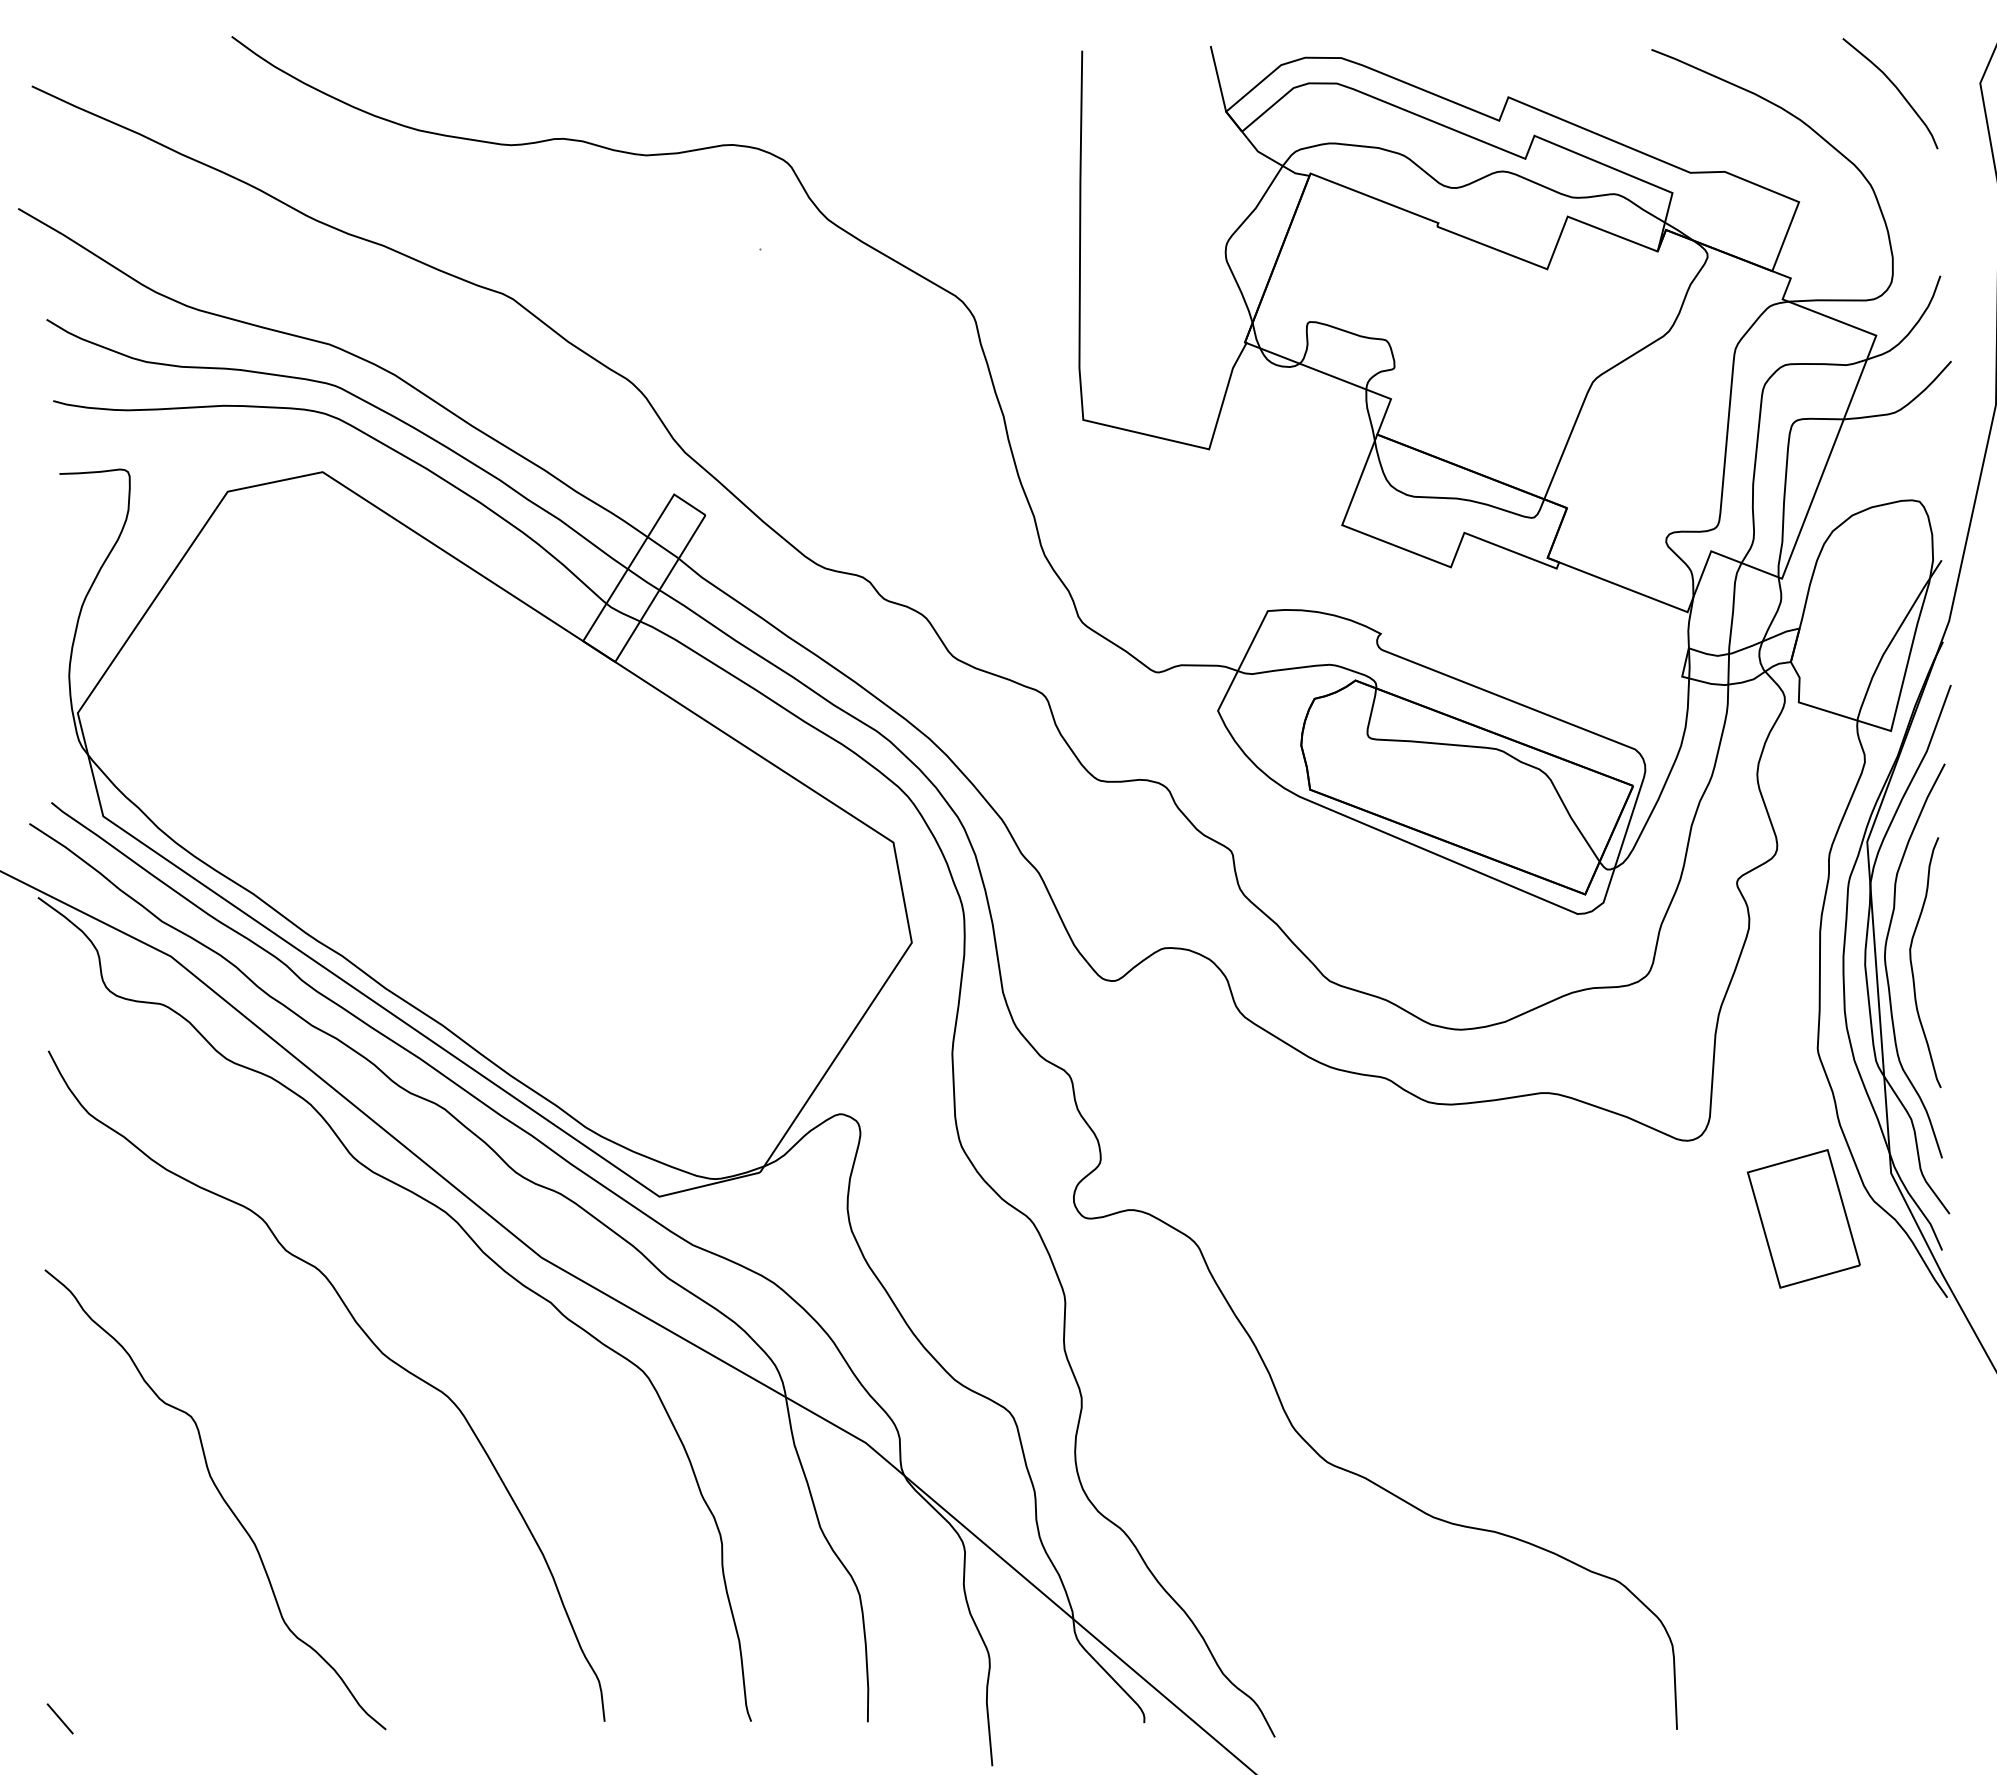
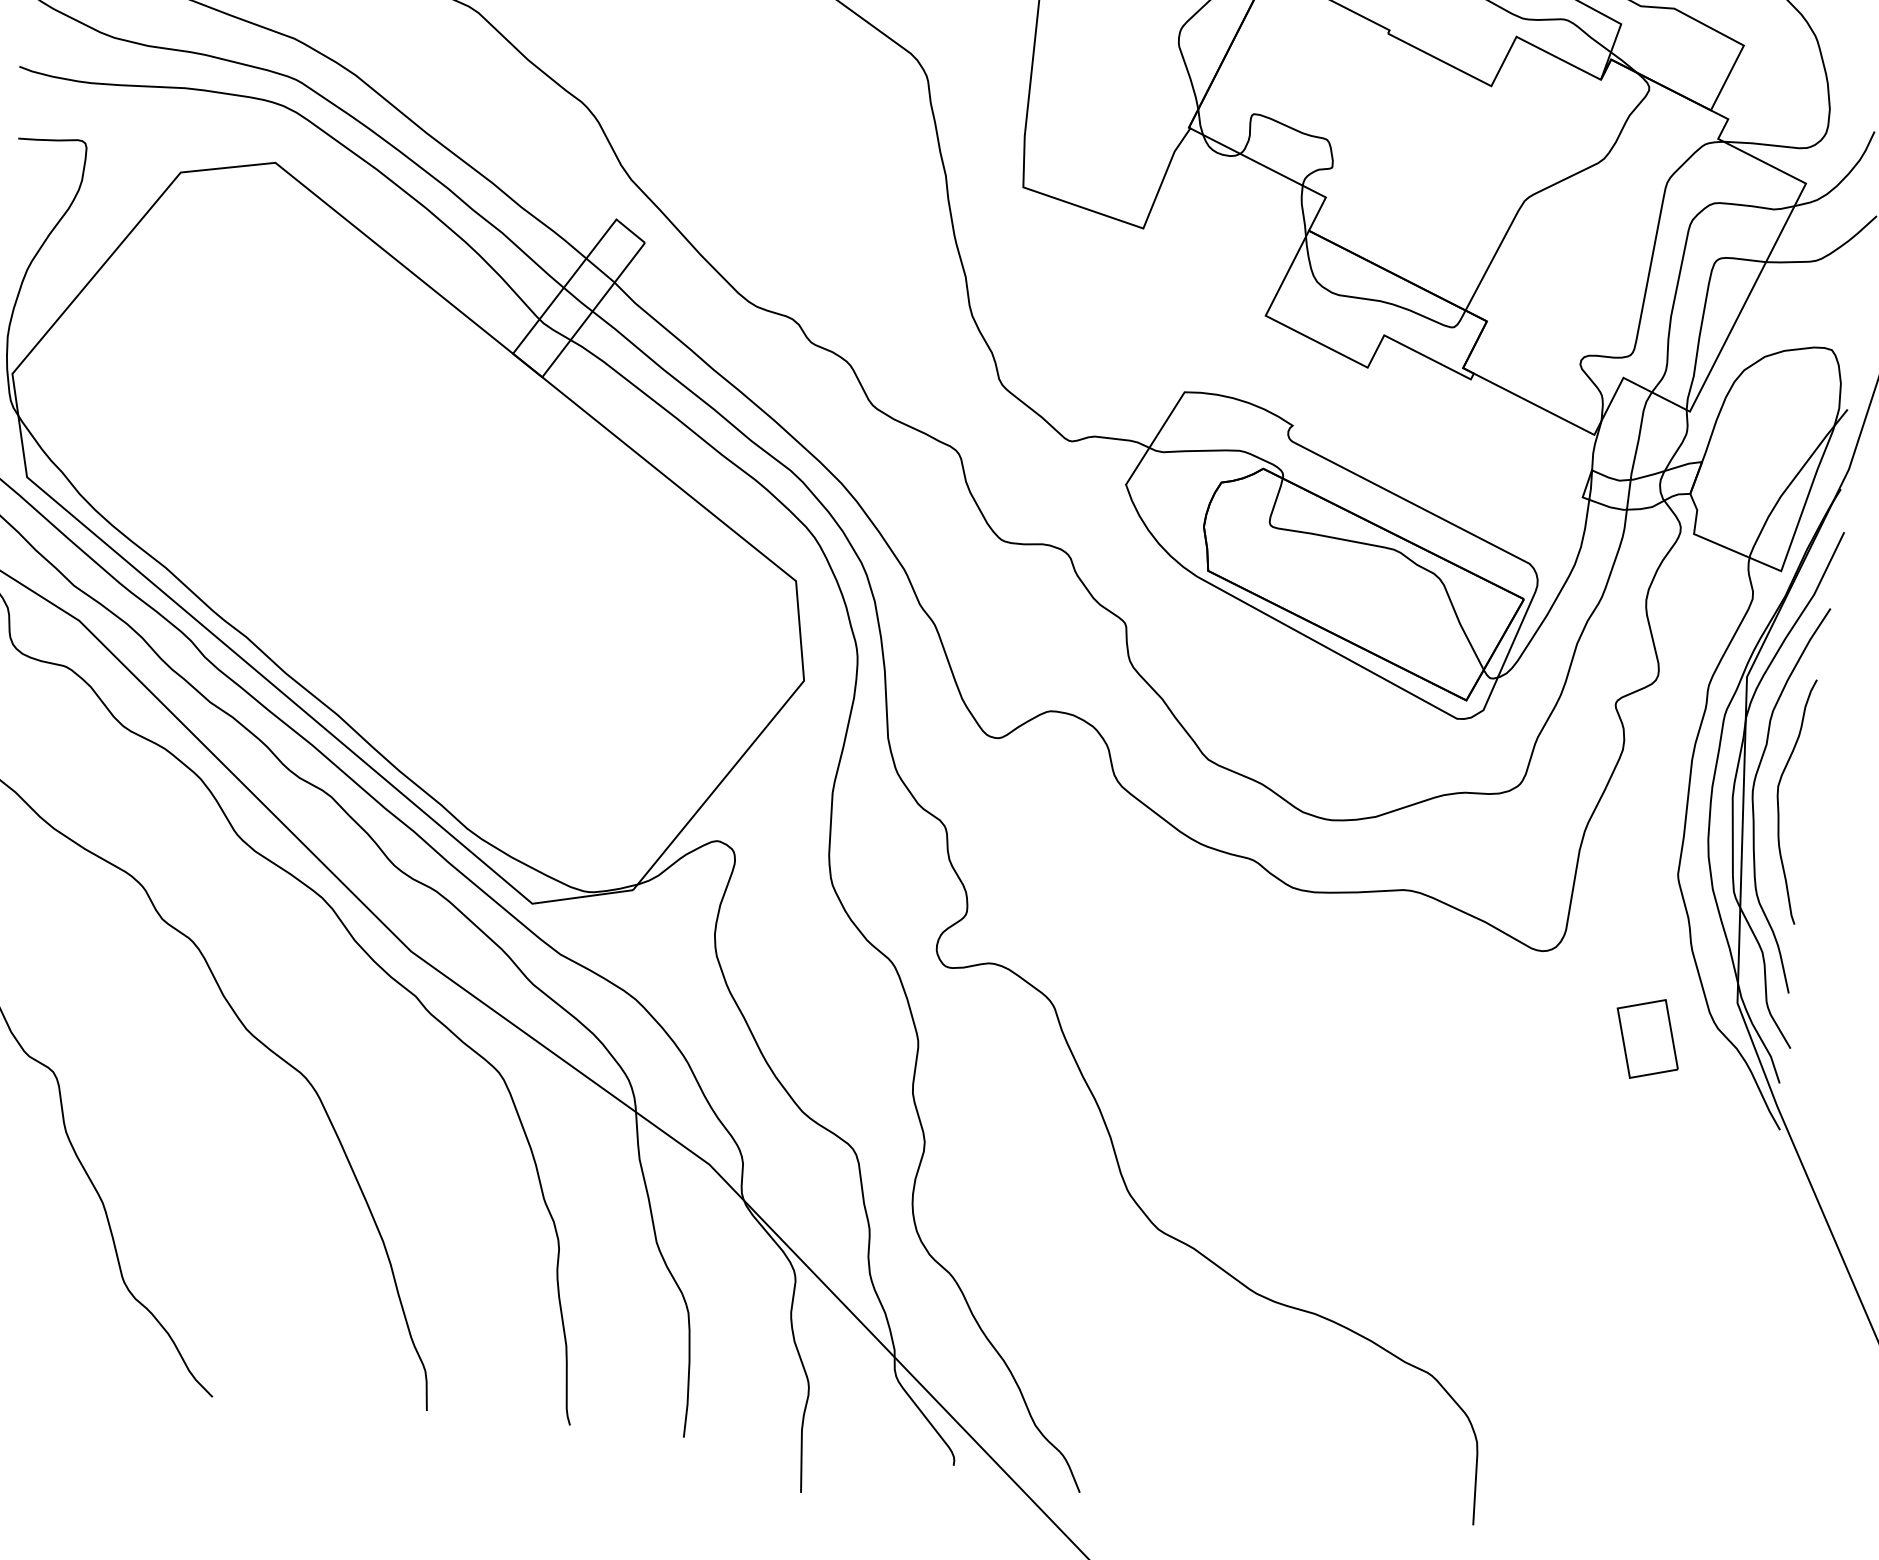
part: (1803, 1218) -> (1647, 1038), size x0.6

